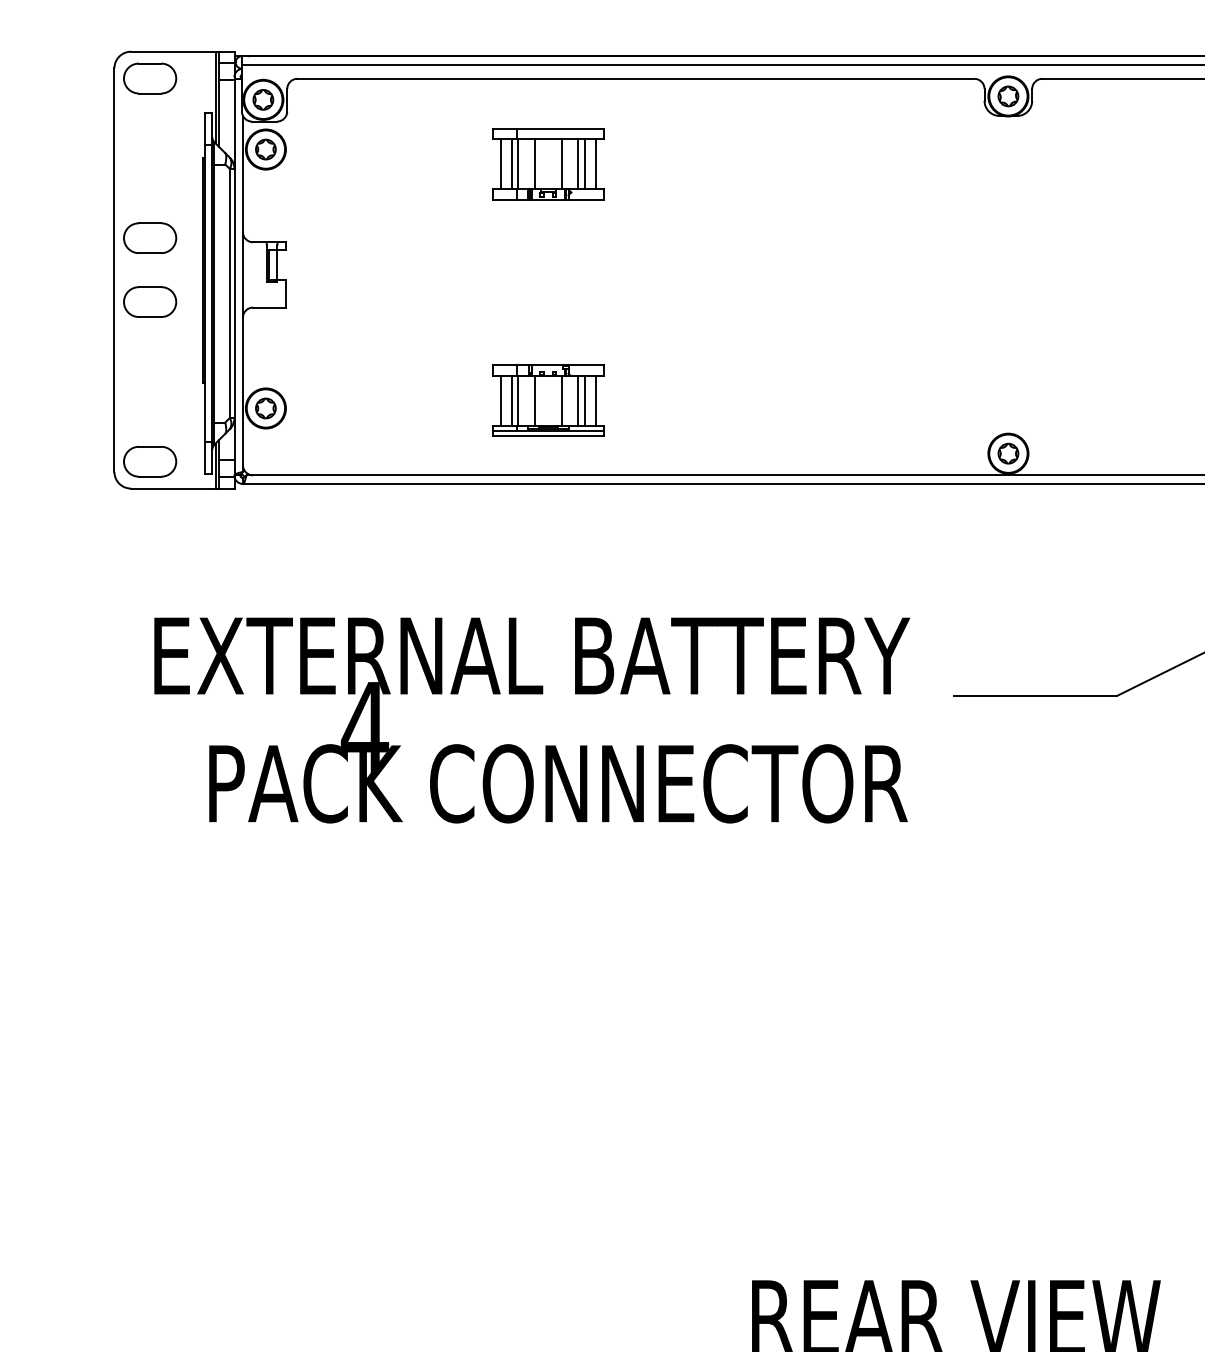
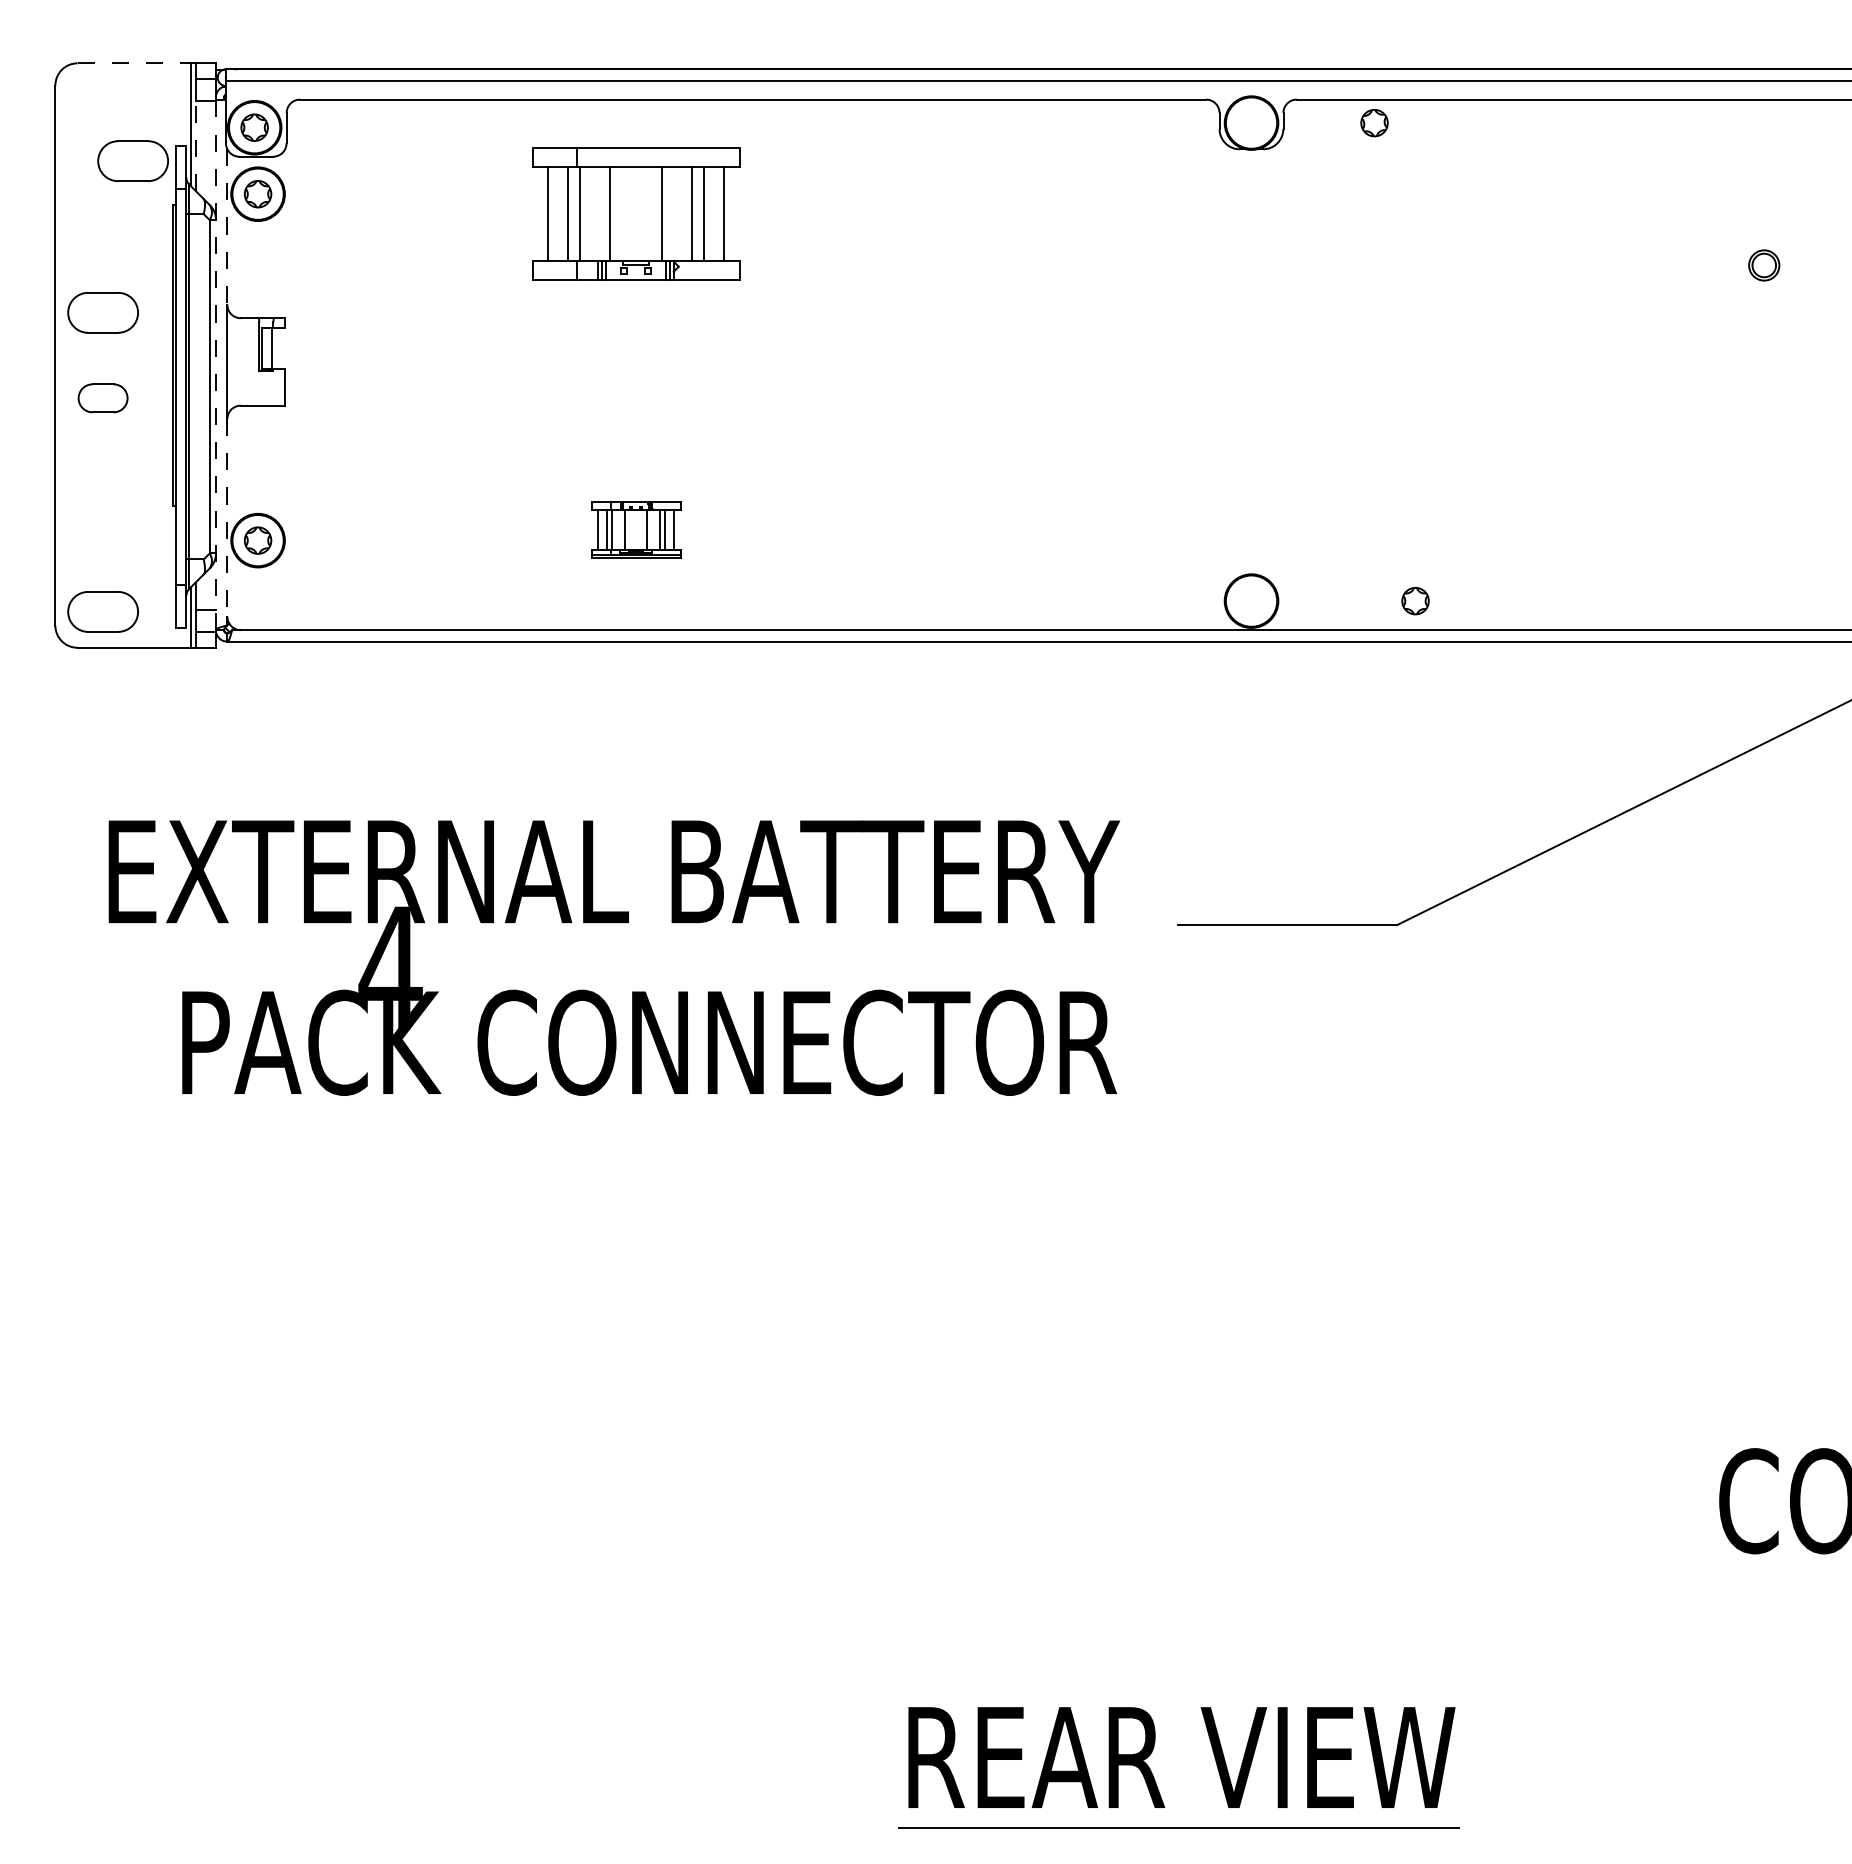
line: (173, 51) -> (134, 63), solid -> dashed
part: (149, 78) -> (132, 161), moved
part: (1008, 96) -> (1374, 123), moved
line: (219, 113) -> (195, 145), solid -> dashed
part: (548, 163) -> (635, 213), size x1.4
line: (243, 173) -> (227, 226), solid -> dashed
line: (234, 276) -> (216, 364), solid -> dashed
part: (149, 302) -> (102, 398), size x0.7
line: (243, 391) -> (227, 517), solid -> dashed
part: (548, 400) -> (635, 529), size x0.6
part: (1008, 453) -> (1415, 601), moved

